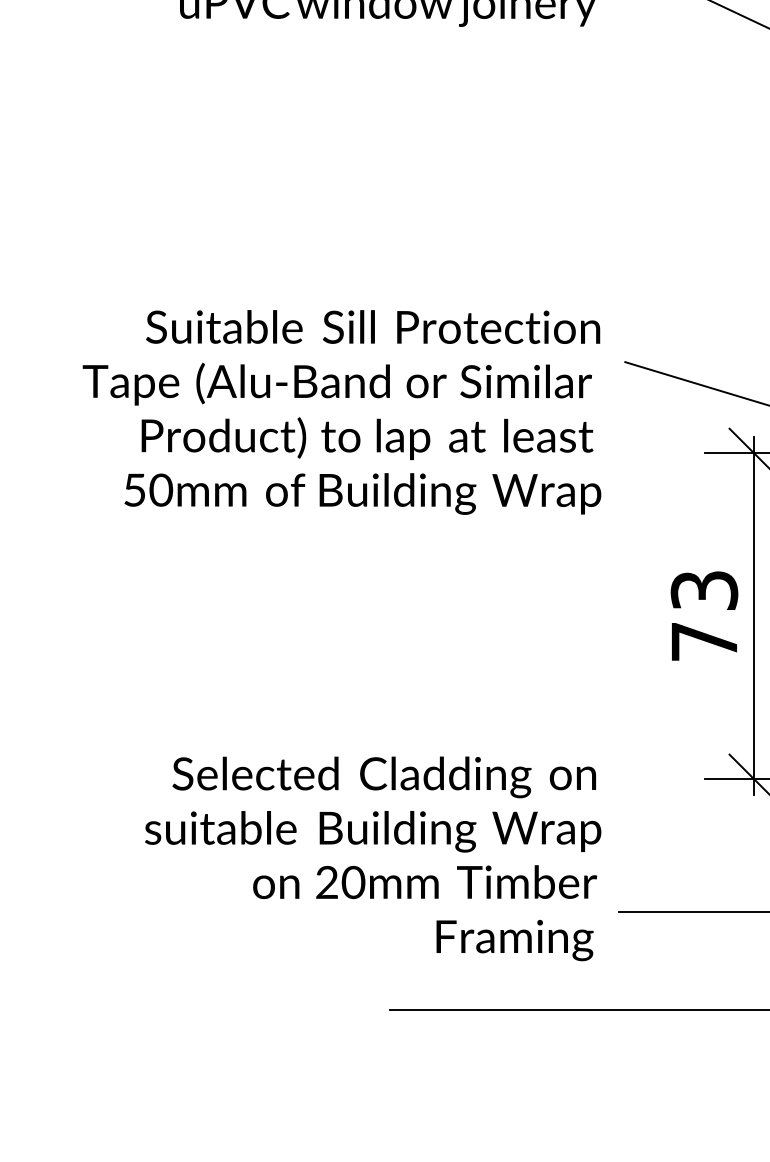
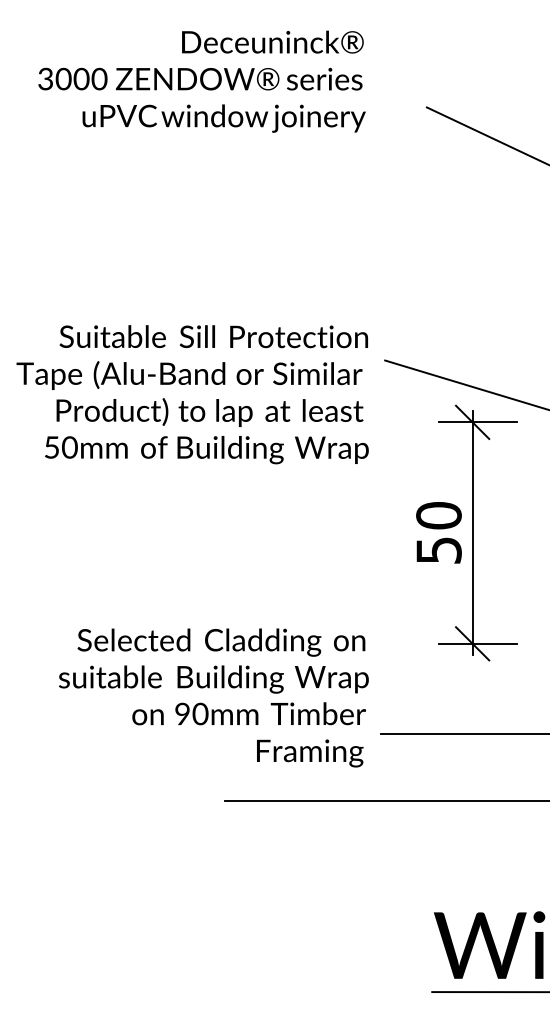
text: (703, 615) -> (438, 532), 73 -> 50
text: (326, 883) -> (182, 714), 20mm -> 90mm

